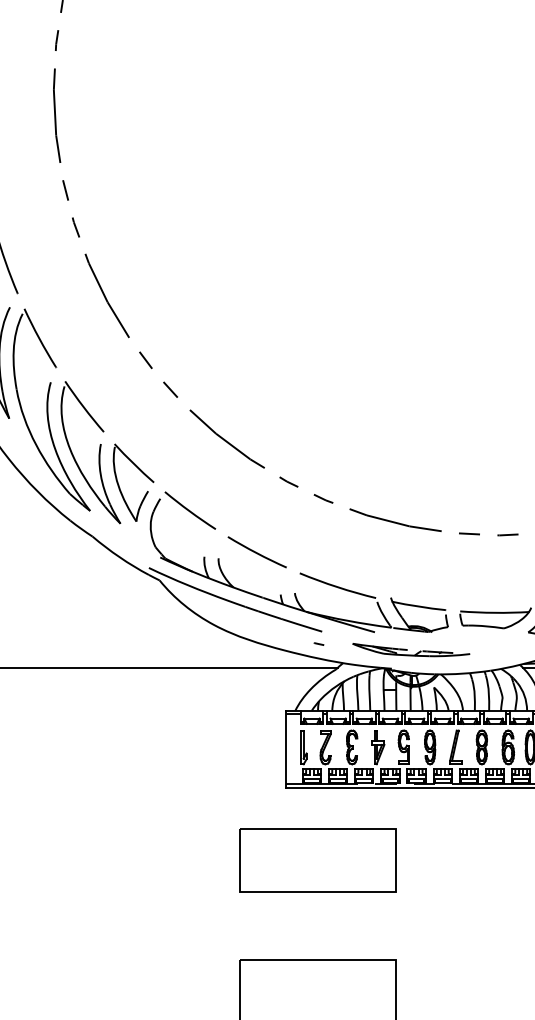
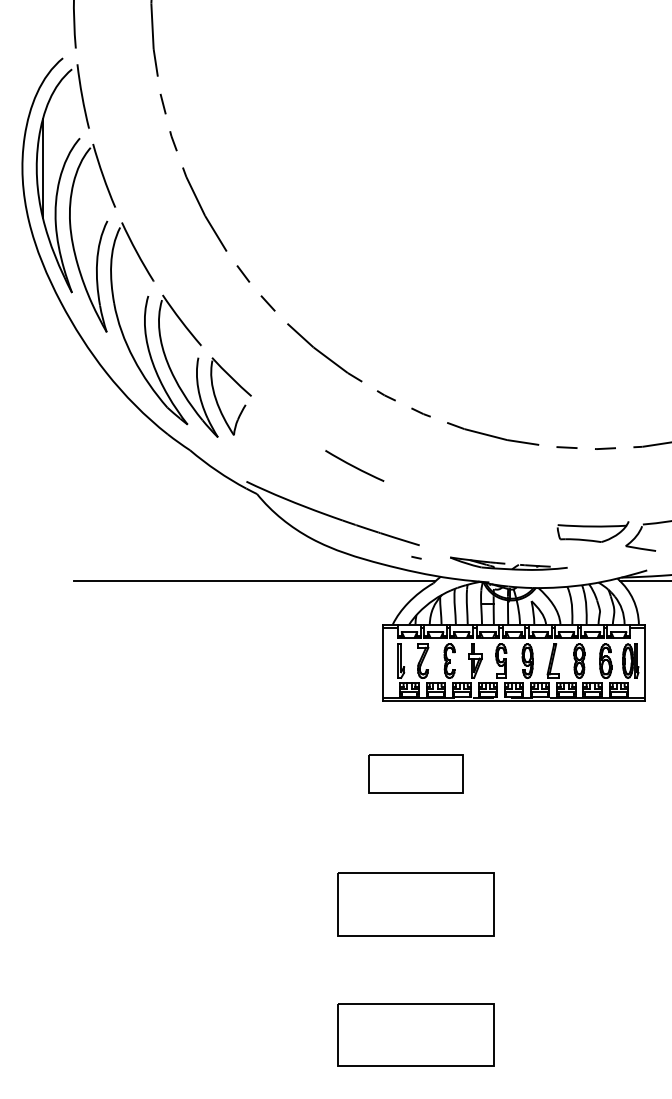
part: (300, 572) -> (397, 486), removed
part: (318, 859) -> (415, 773), size x0.6

